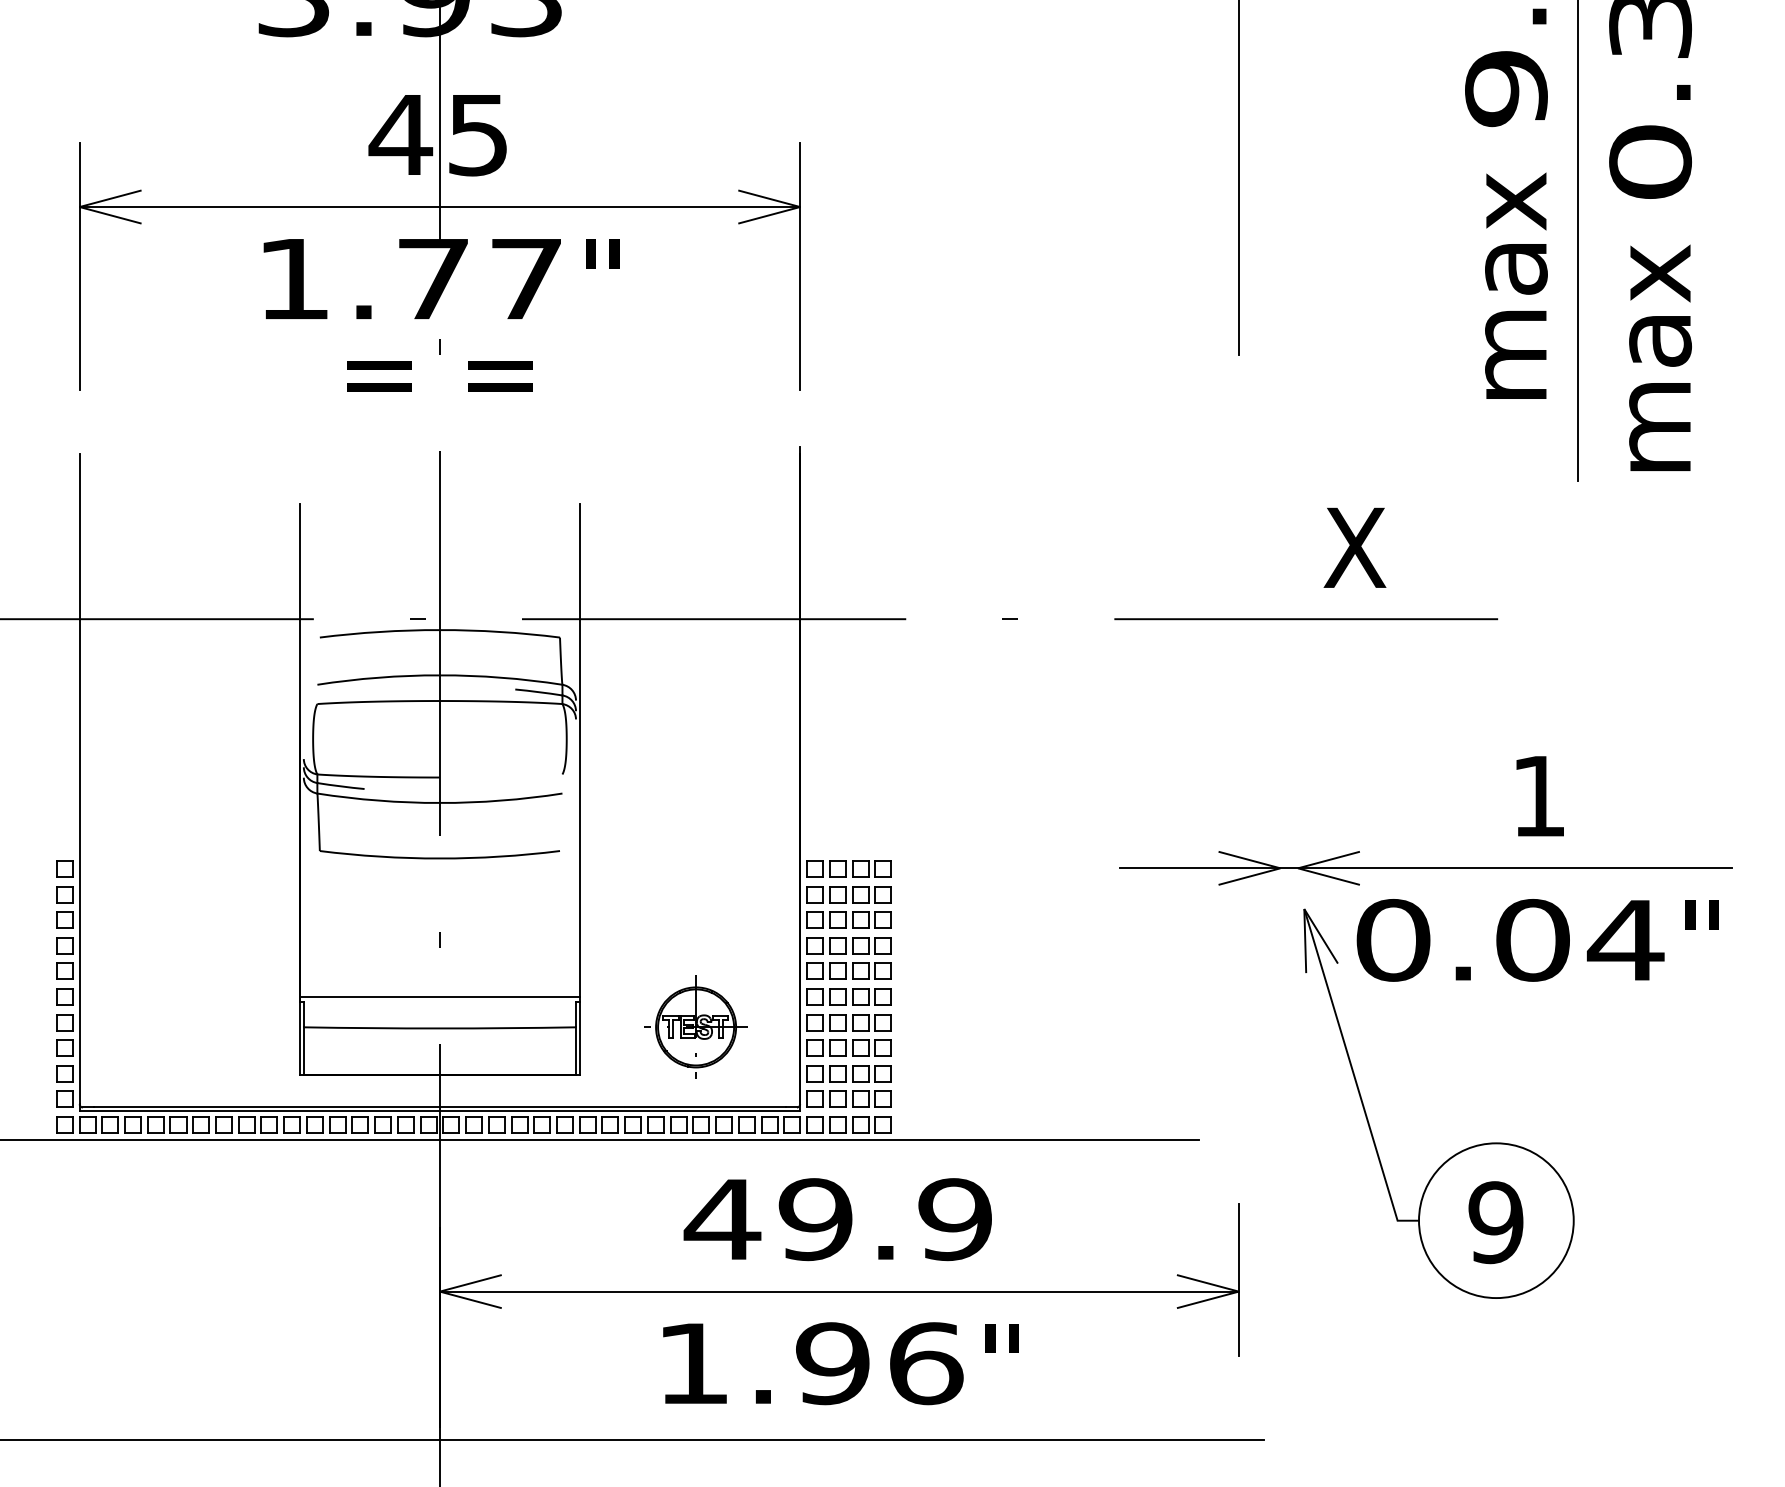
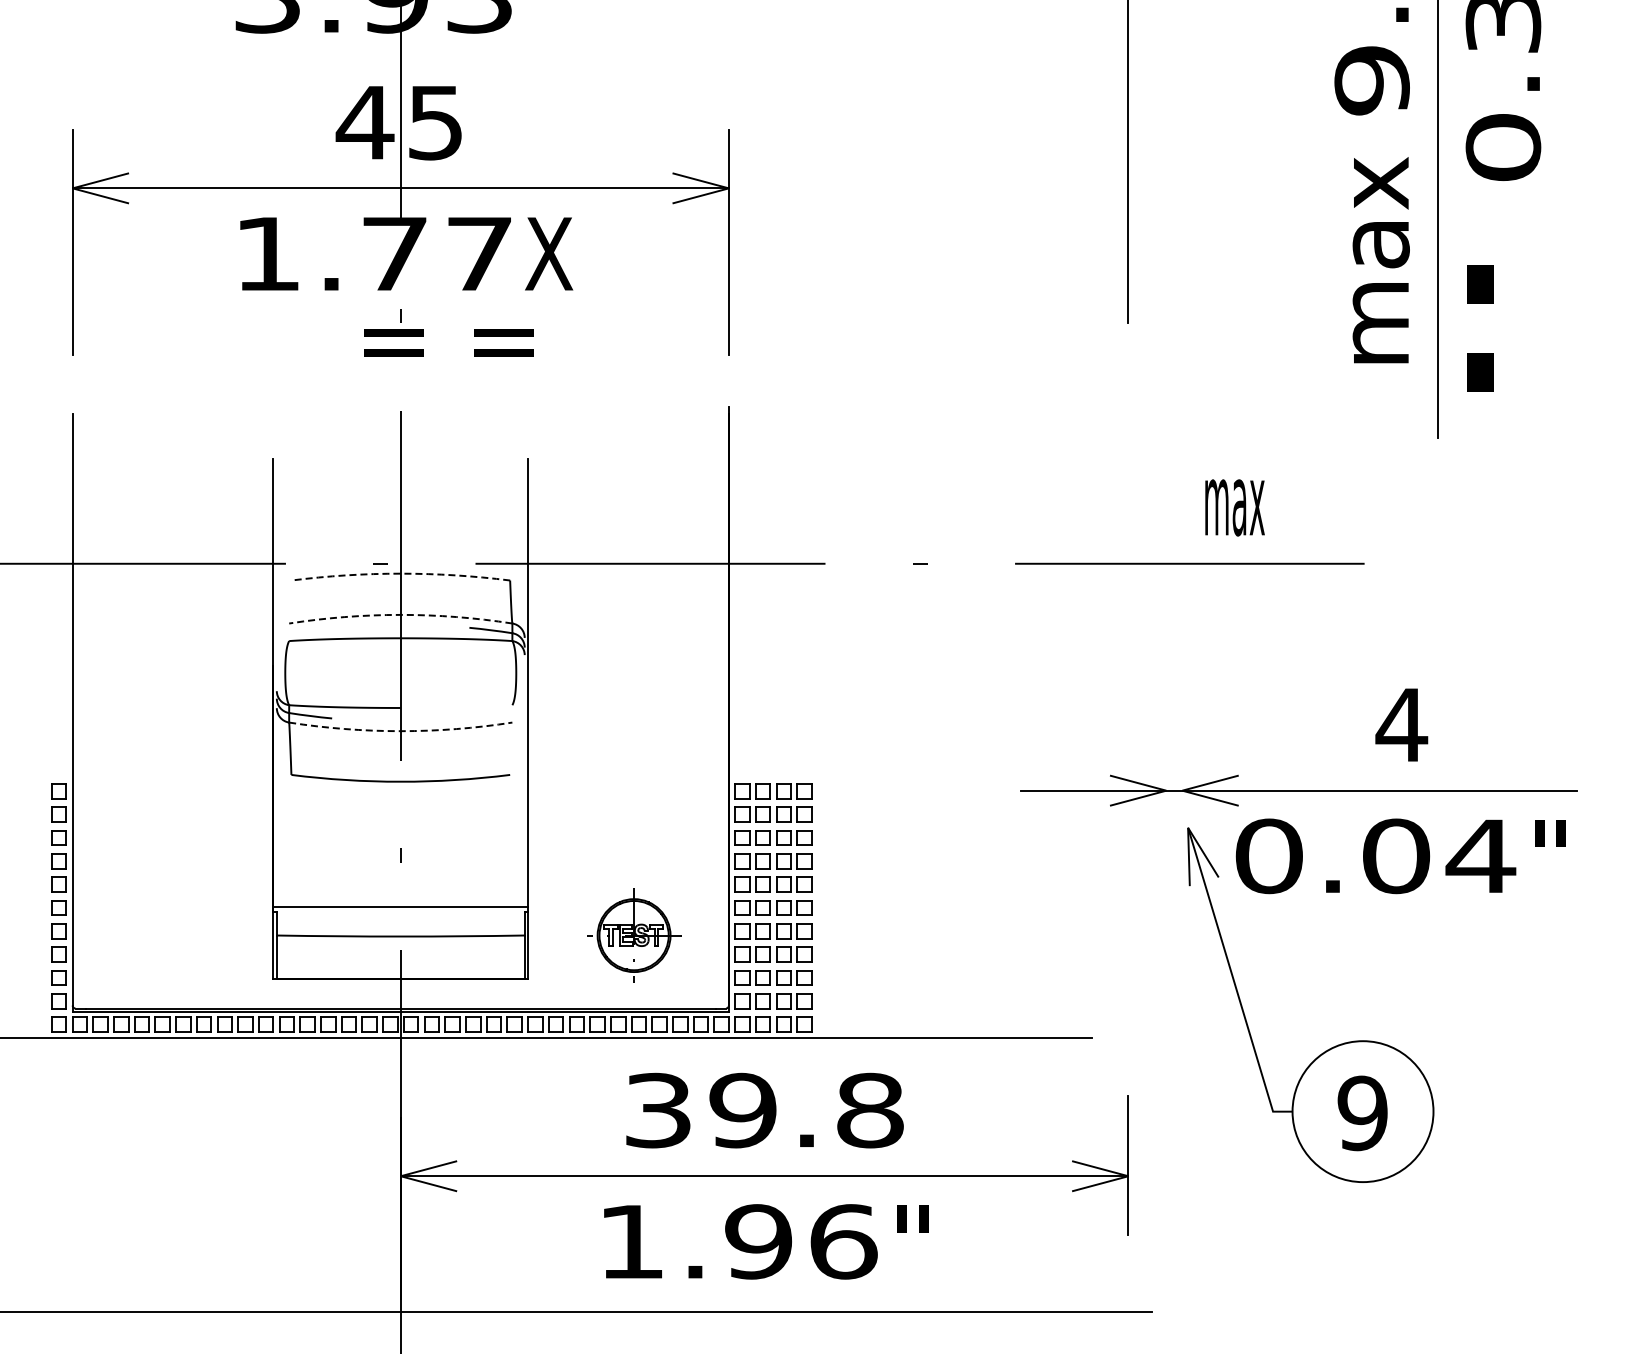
text: (603, 278) -> (549, 253), " -> X
text: (1651, 357) -> (1504, 325), max -> "
text: (439, 376) -> (448, 342), moved
text: (1355, 548) -> (1234, 499), X -> max
arc: (439, 629) -> (400, 573), solid -> dashed
arc: (439, 674) -> (400, 614), solid -> dashed
text: (1538, 795) -> (1401, 724), 1 -> 4
arc: (439, 803) -> (400, 731), solid -> dashed
text: (837, 1219) -> (762, 1110), 49.9 -> 39.8

